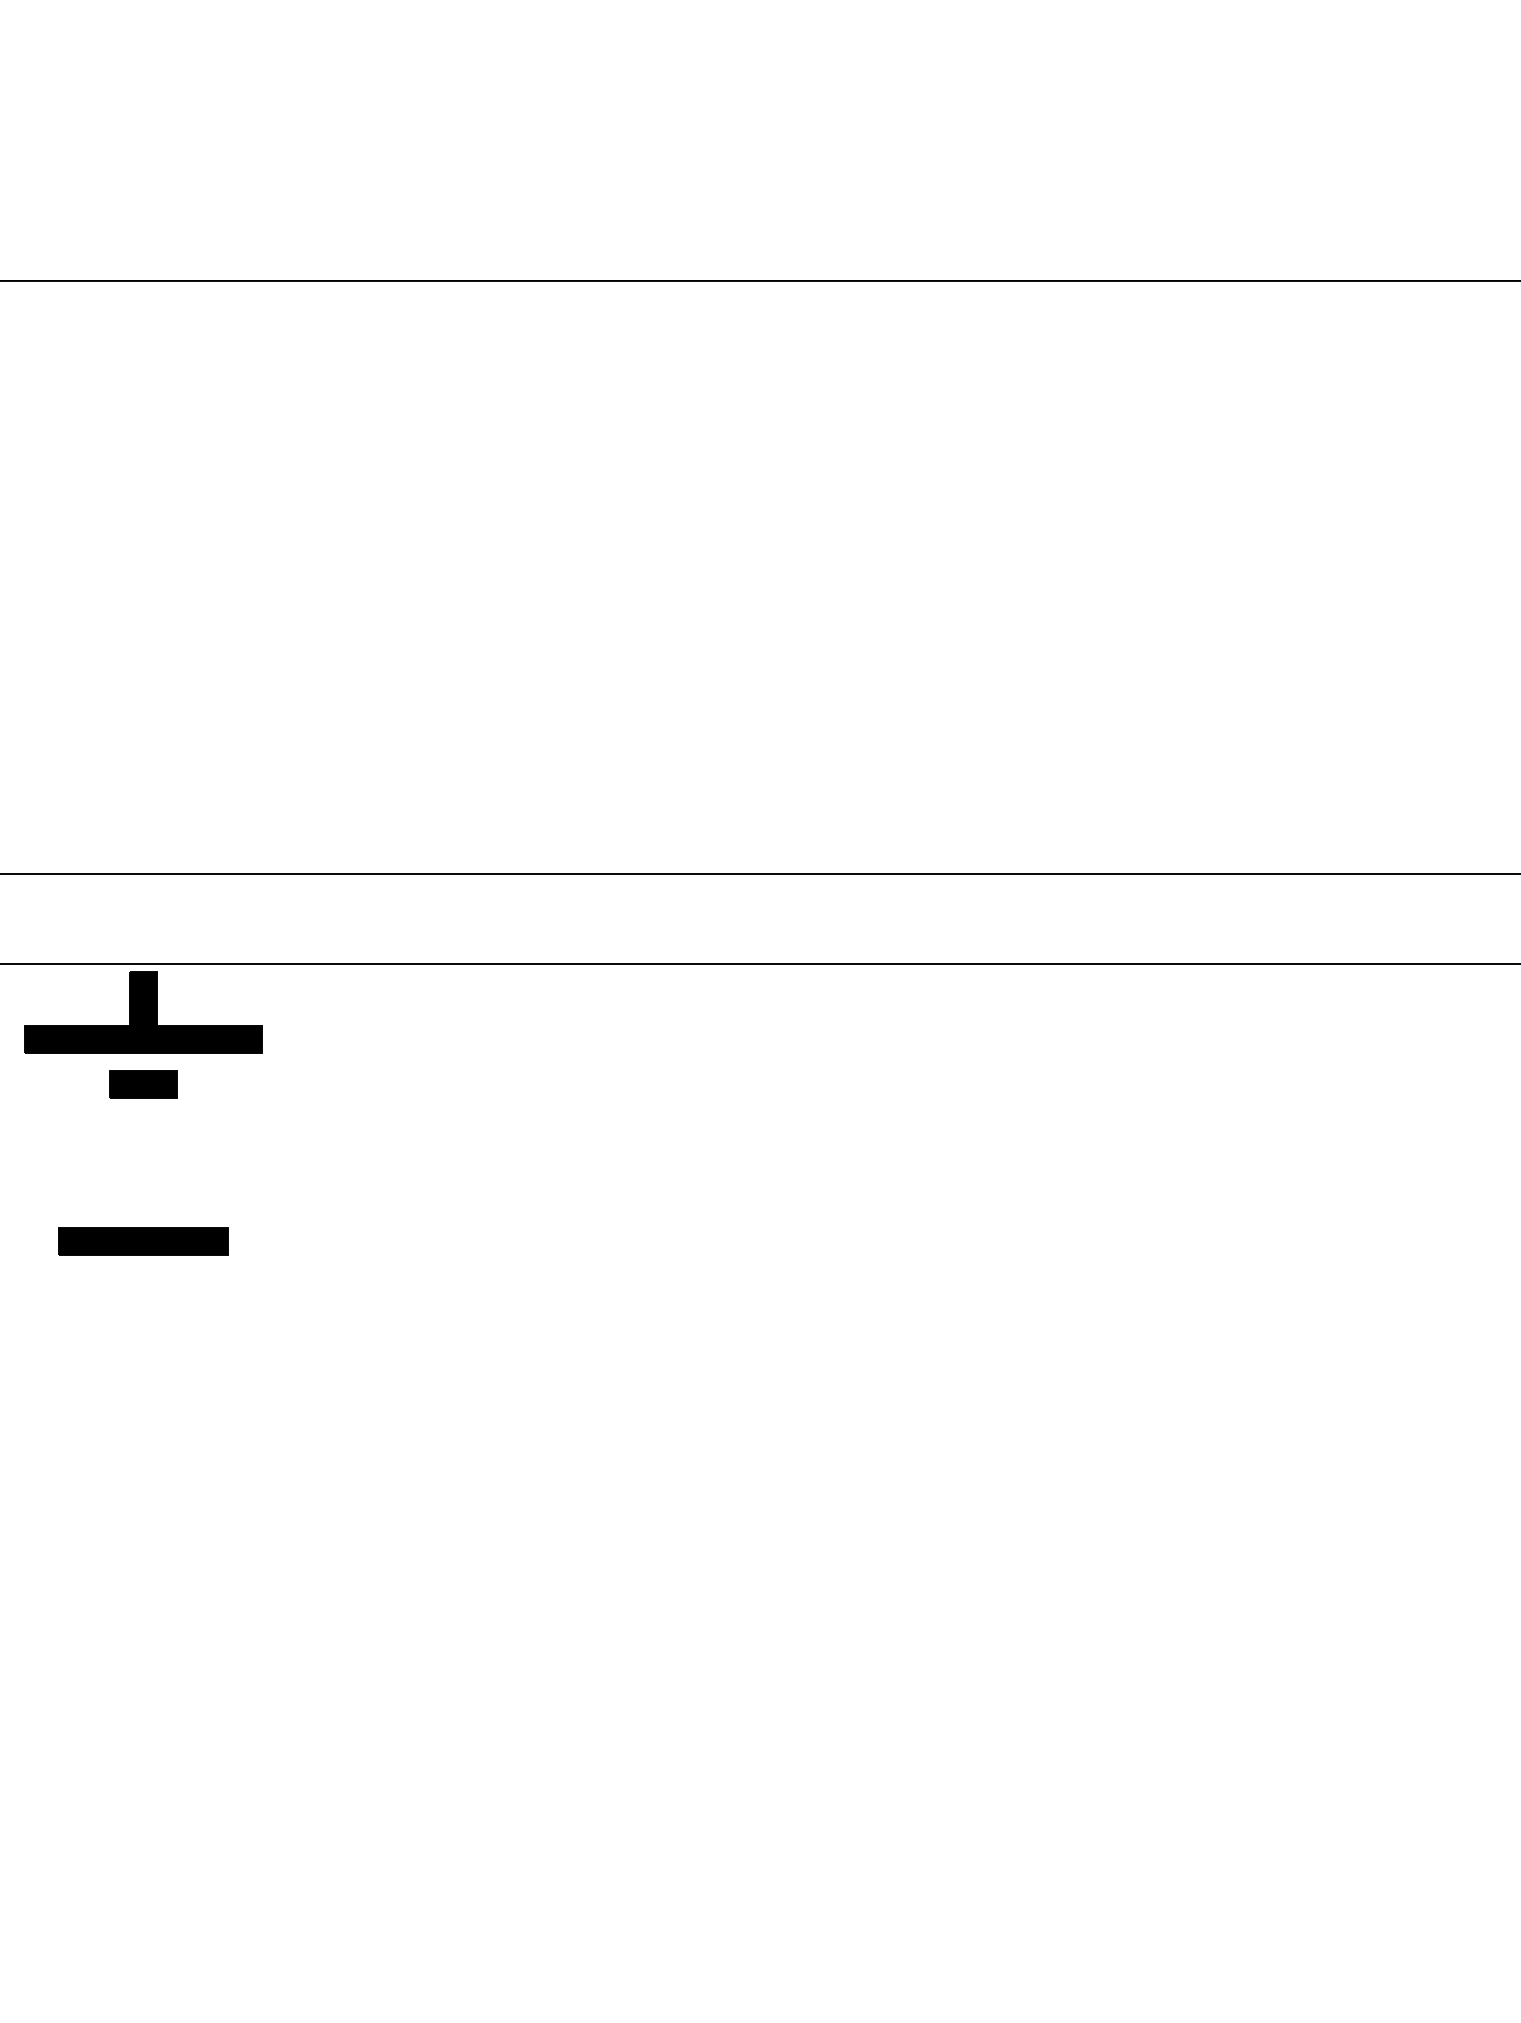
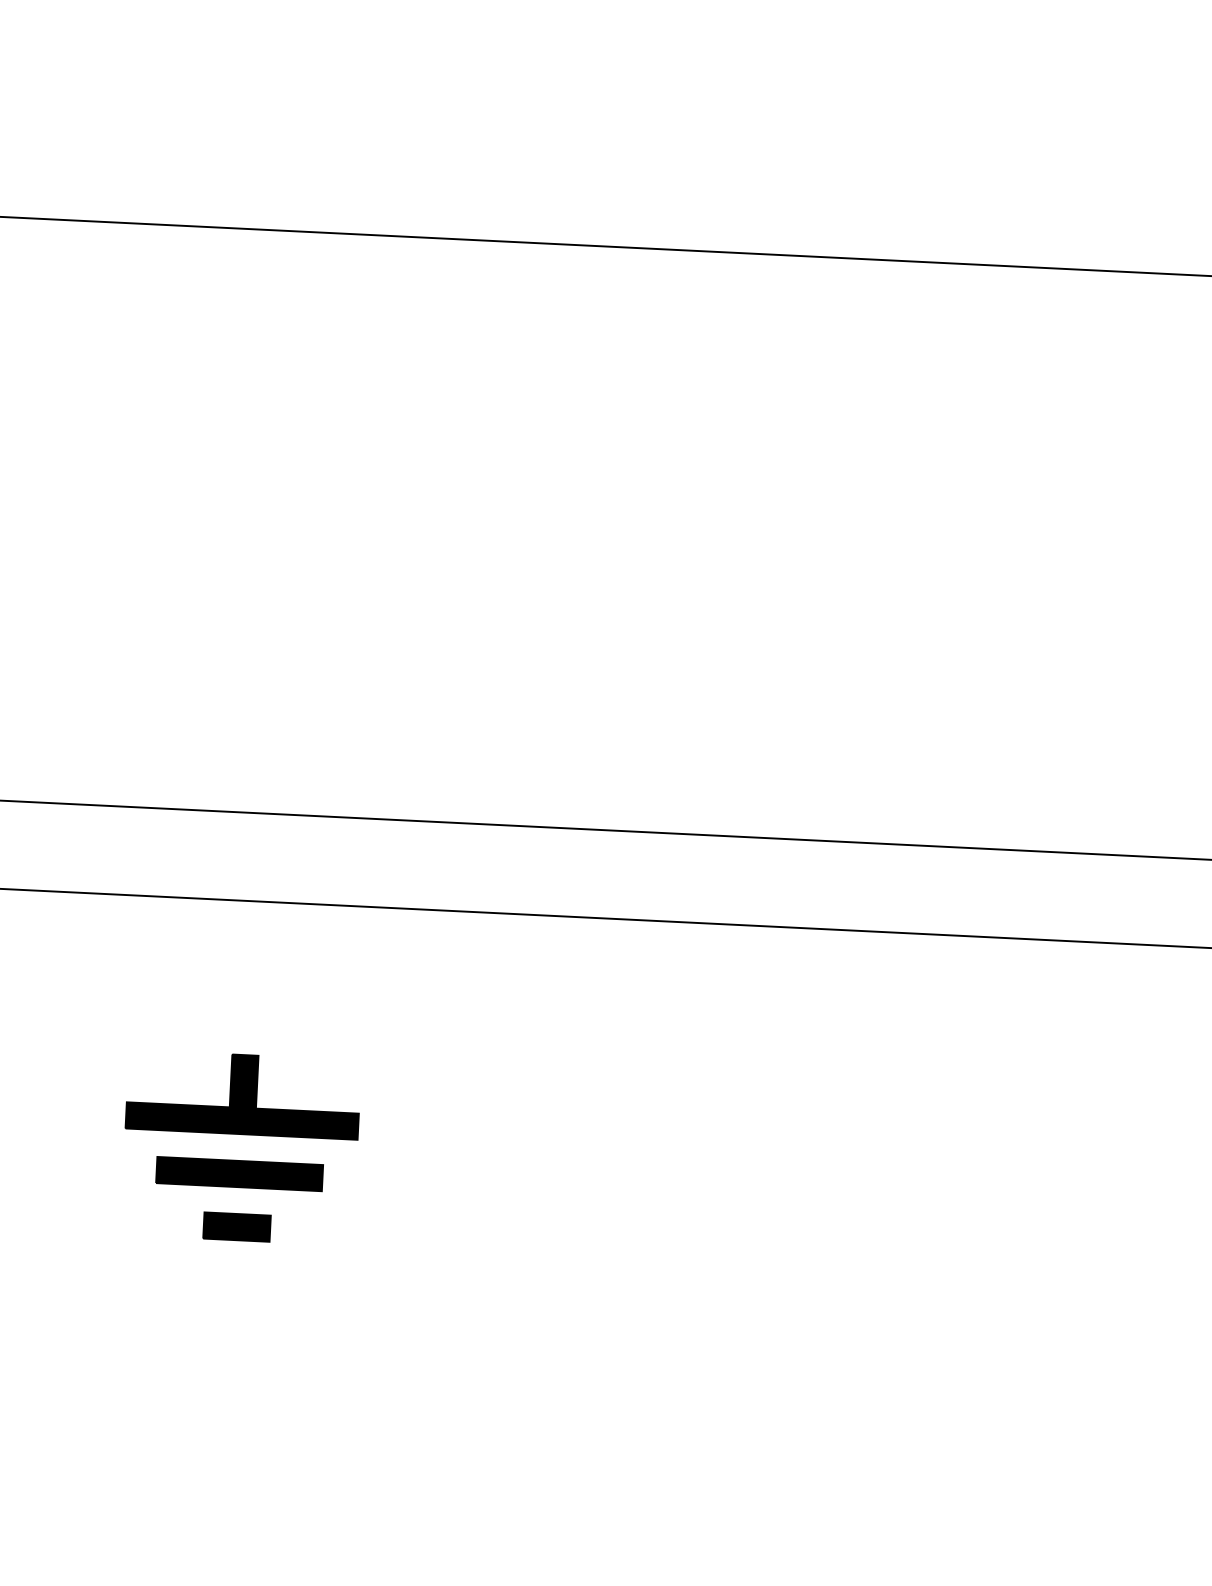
part: (143, 1012) -> (243, 1094), moved
part: (143, 1084) -> (237, 1227), moved

